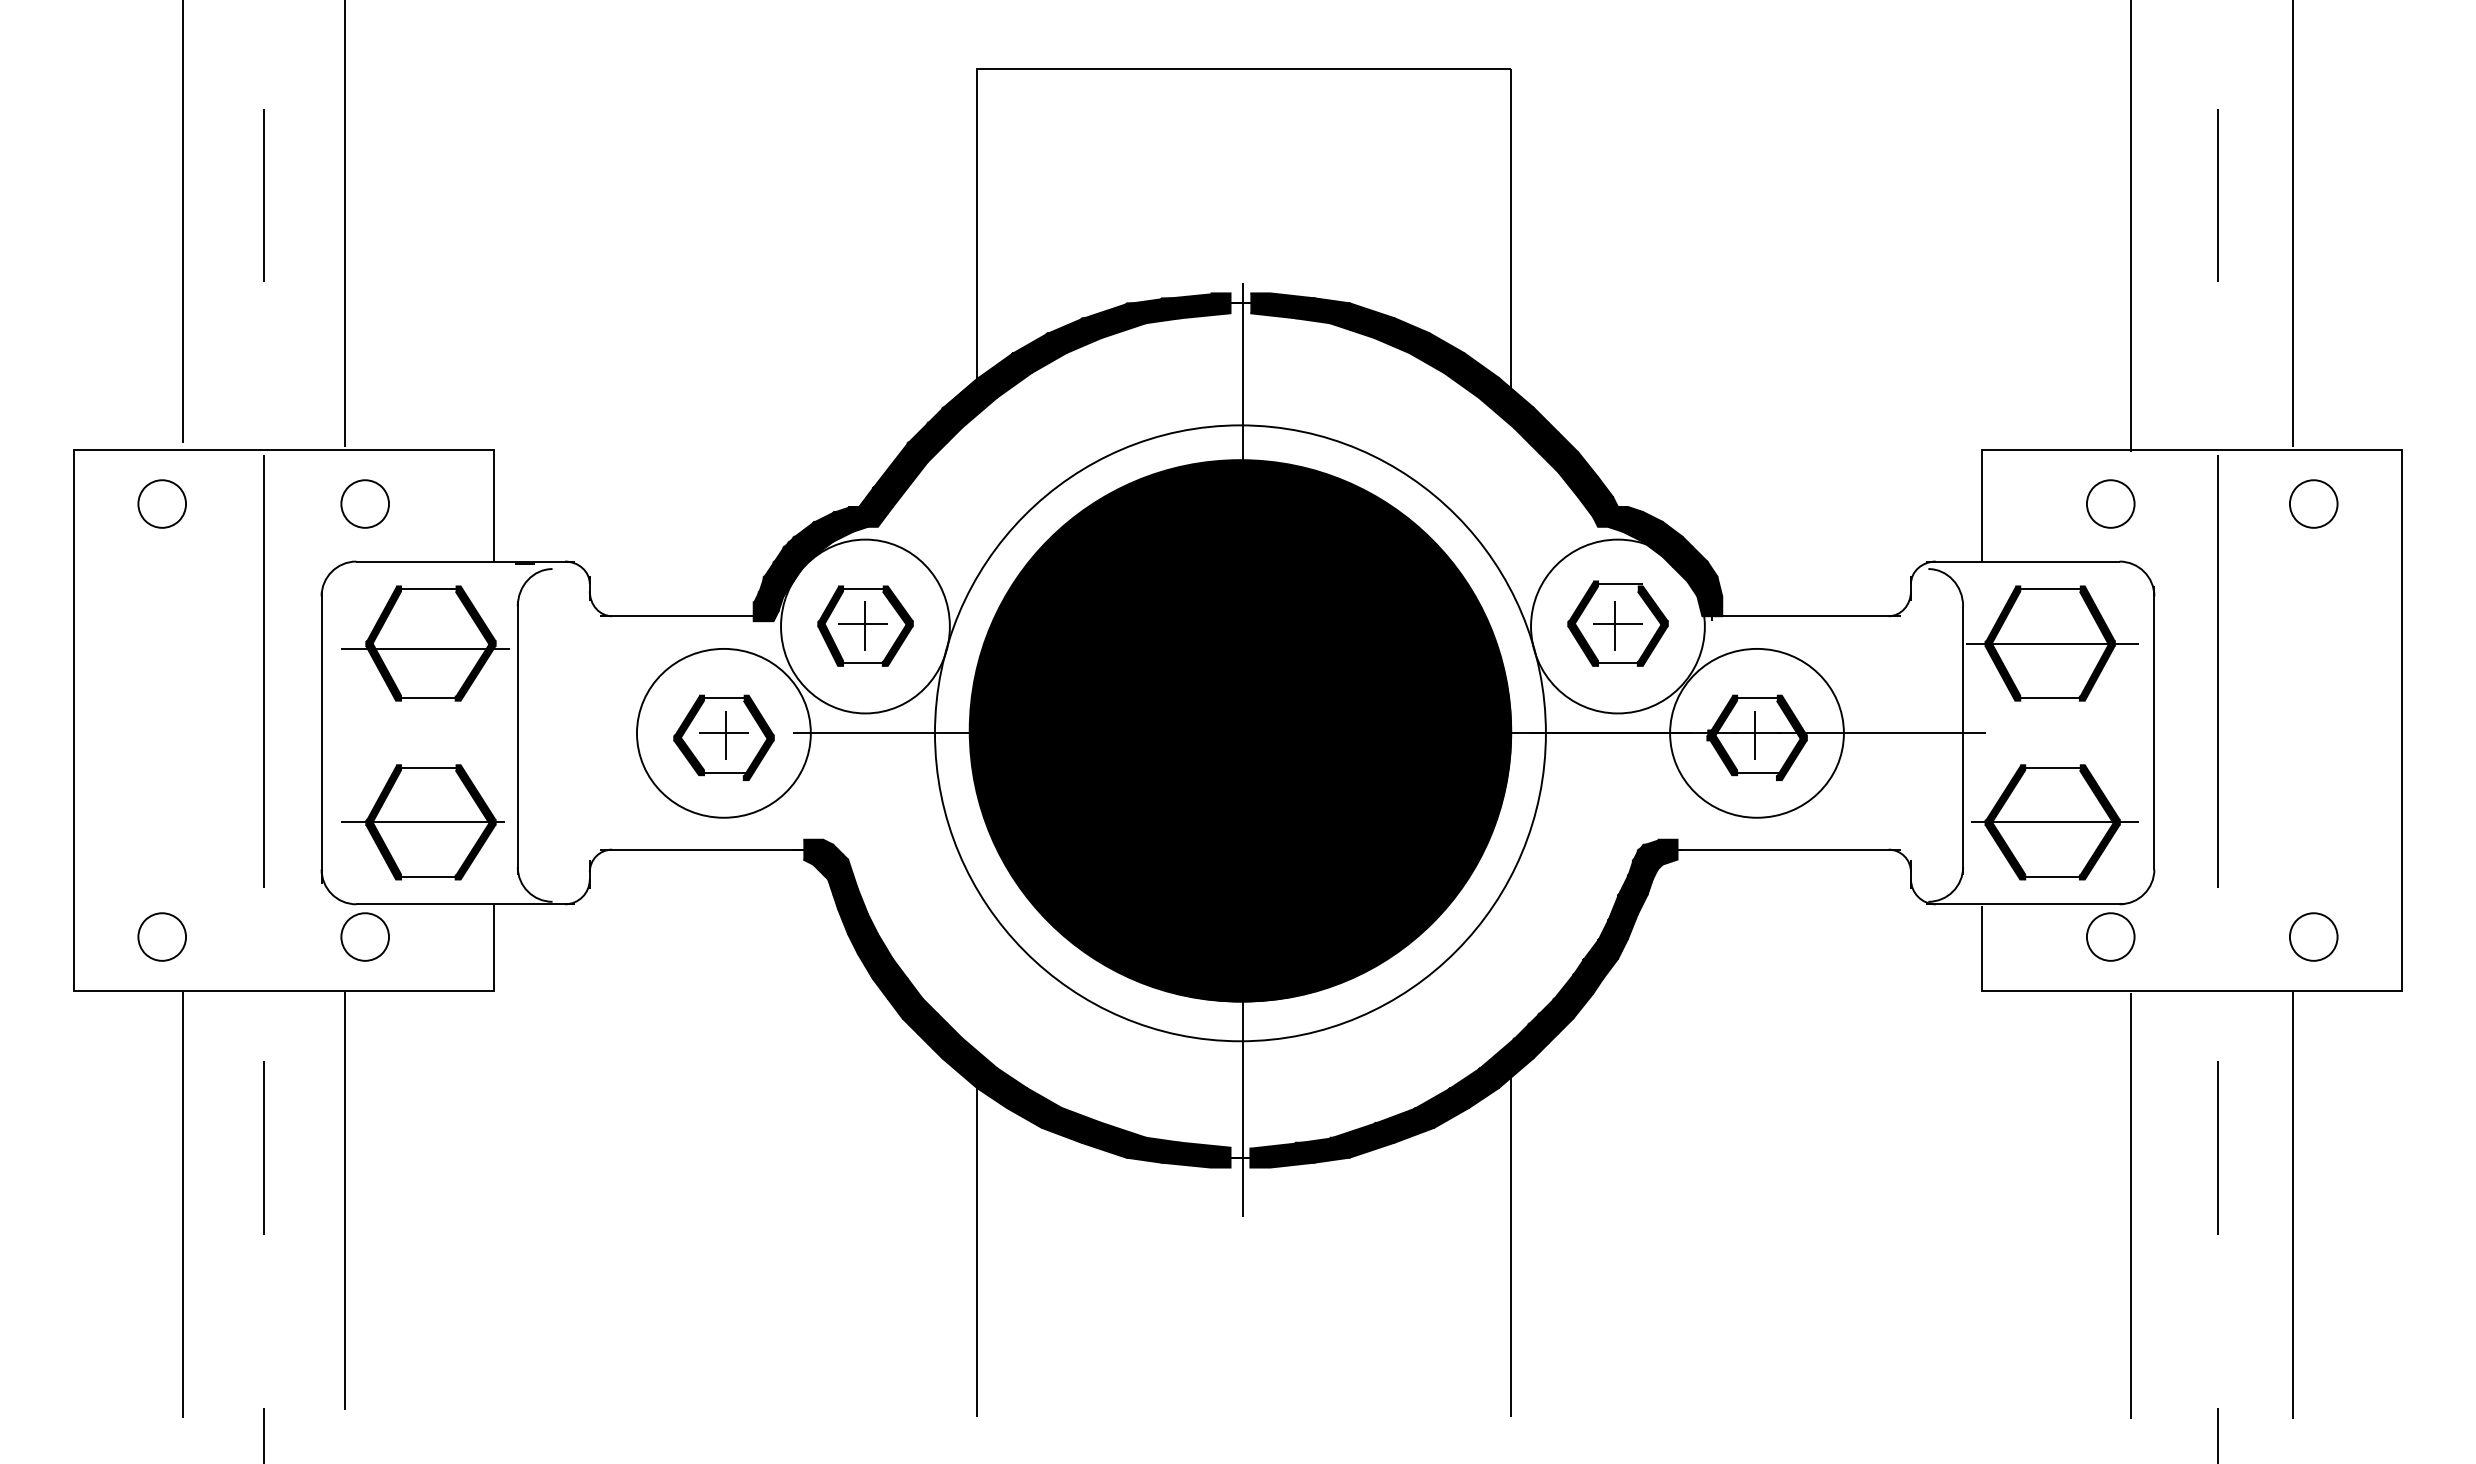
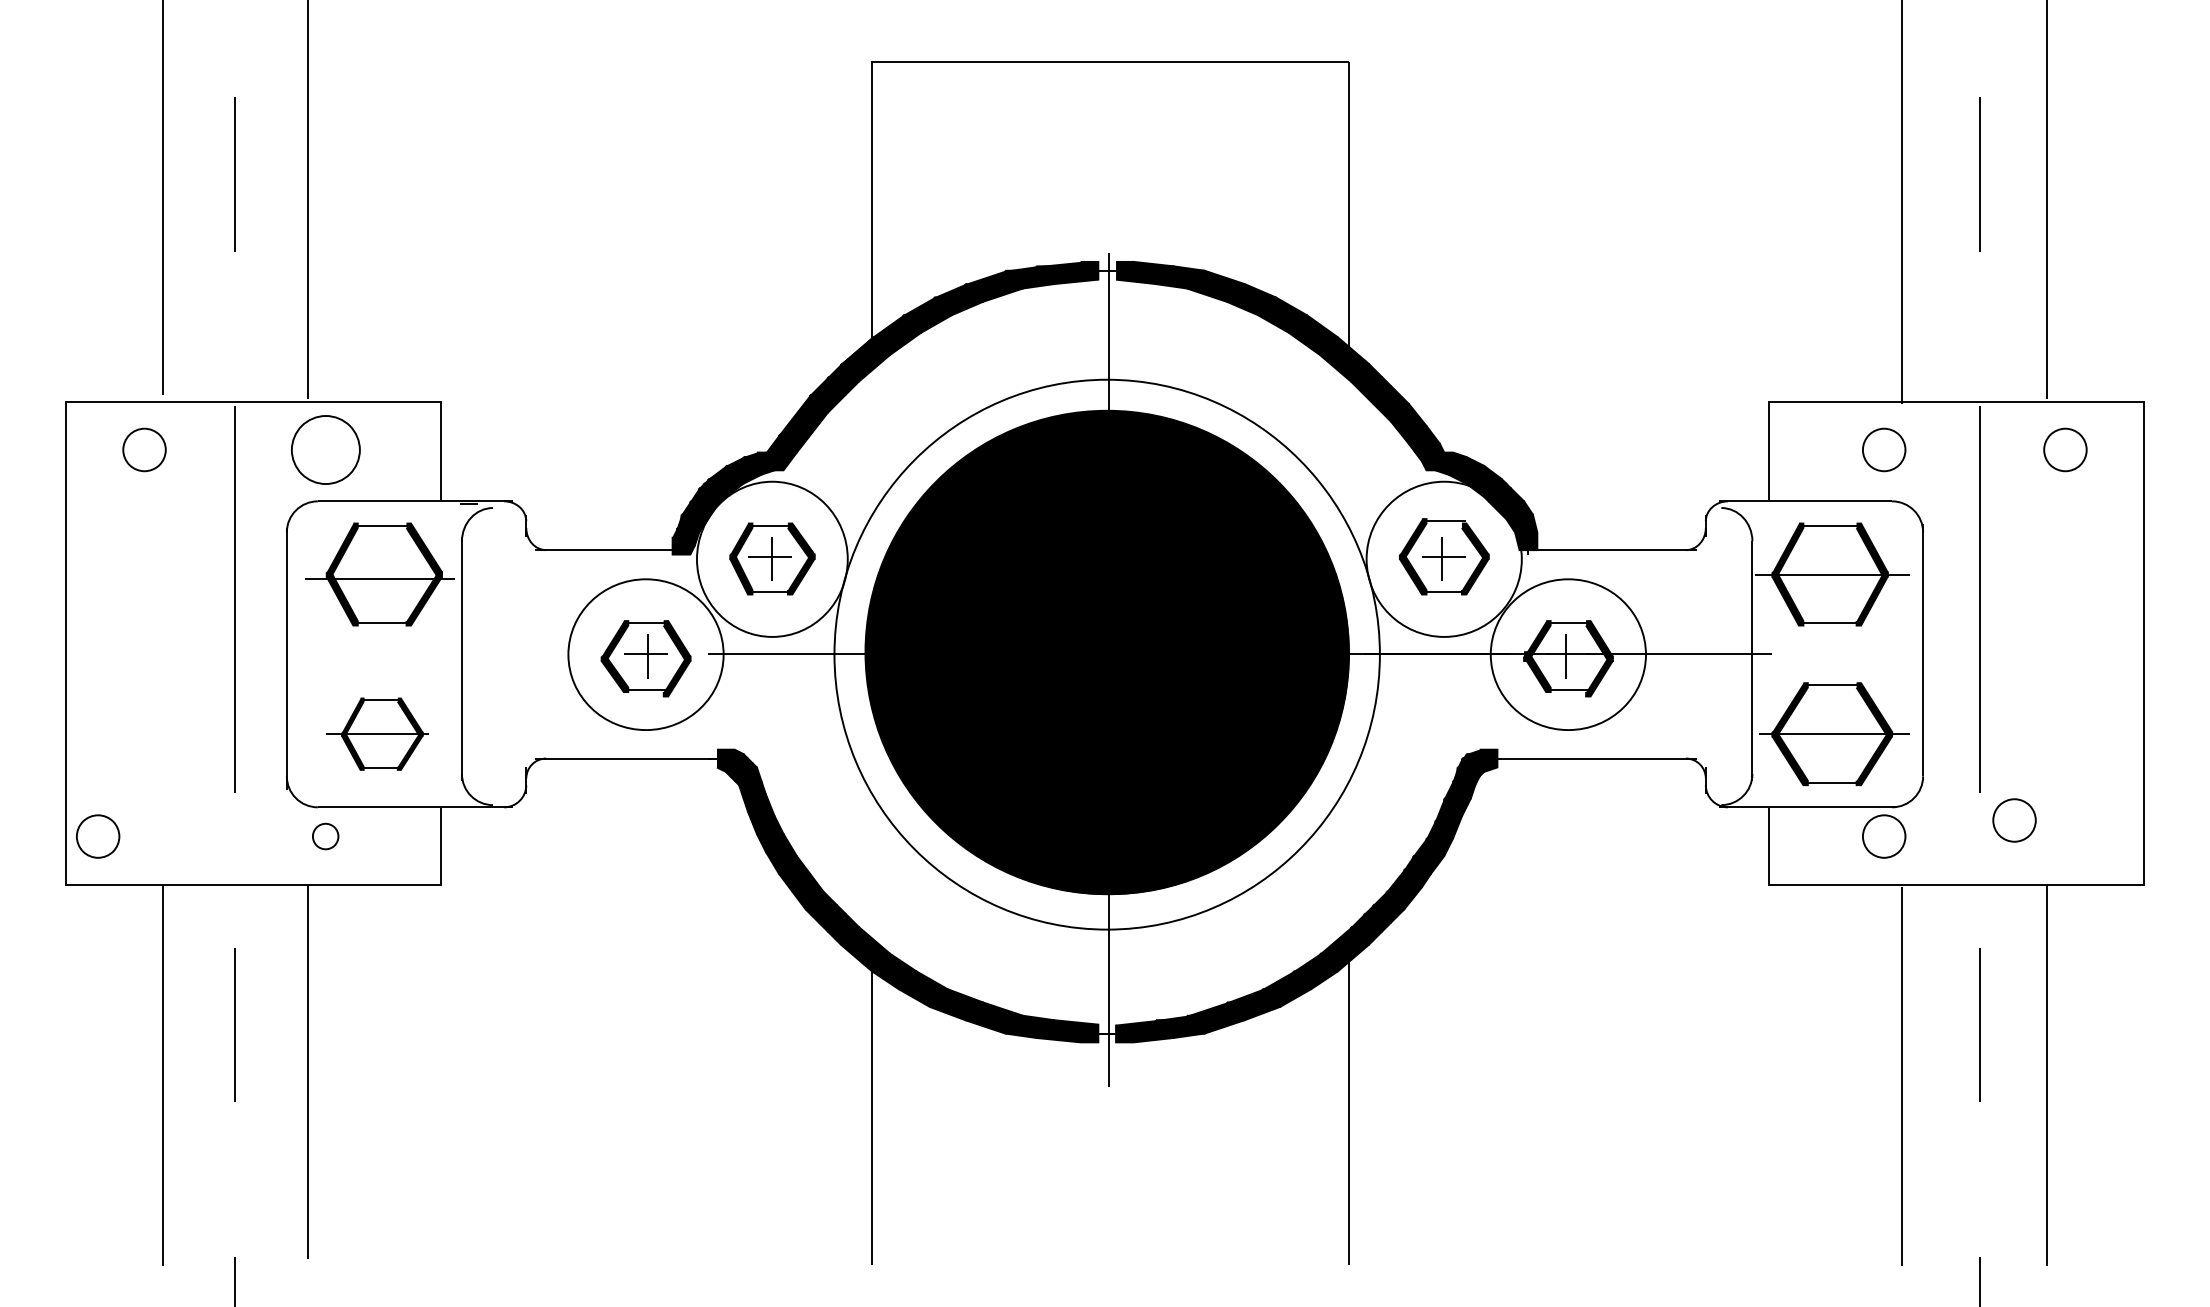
part: (364, 503) -> (325, 449), size x1.6
part: (422, 822) -> (376, 734), size x0.7
part: (161, 936) -> (97, 836), moved
part: (364, 936) -> (325, 836), size x0.6
part: (2313, 936) -> (2014, 820), moved

